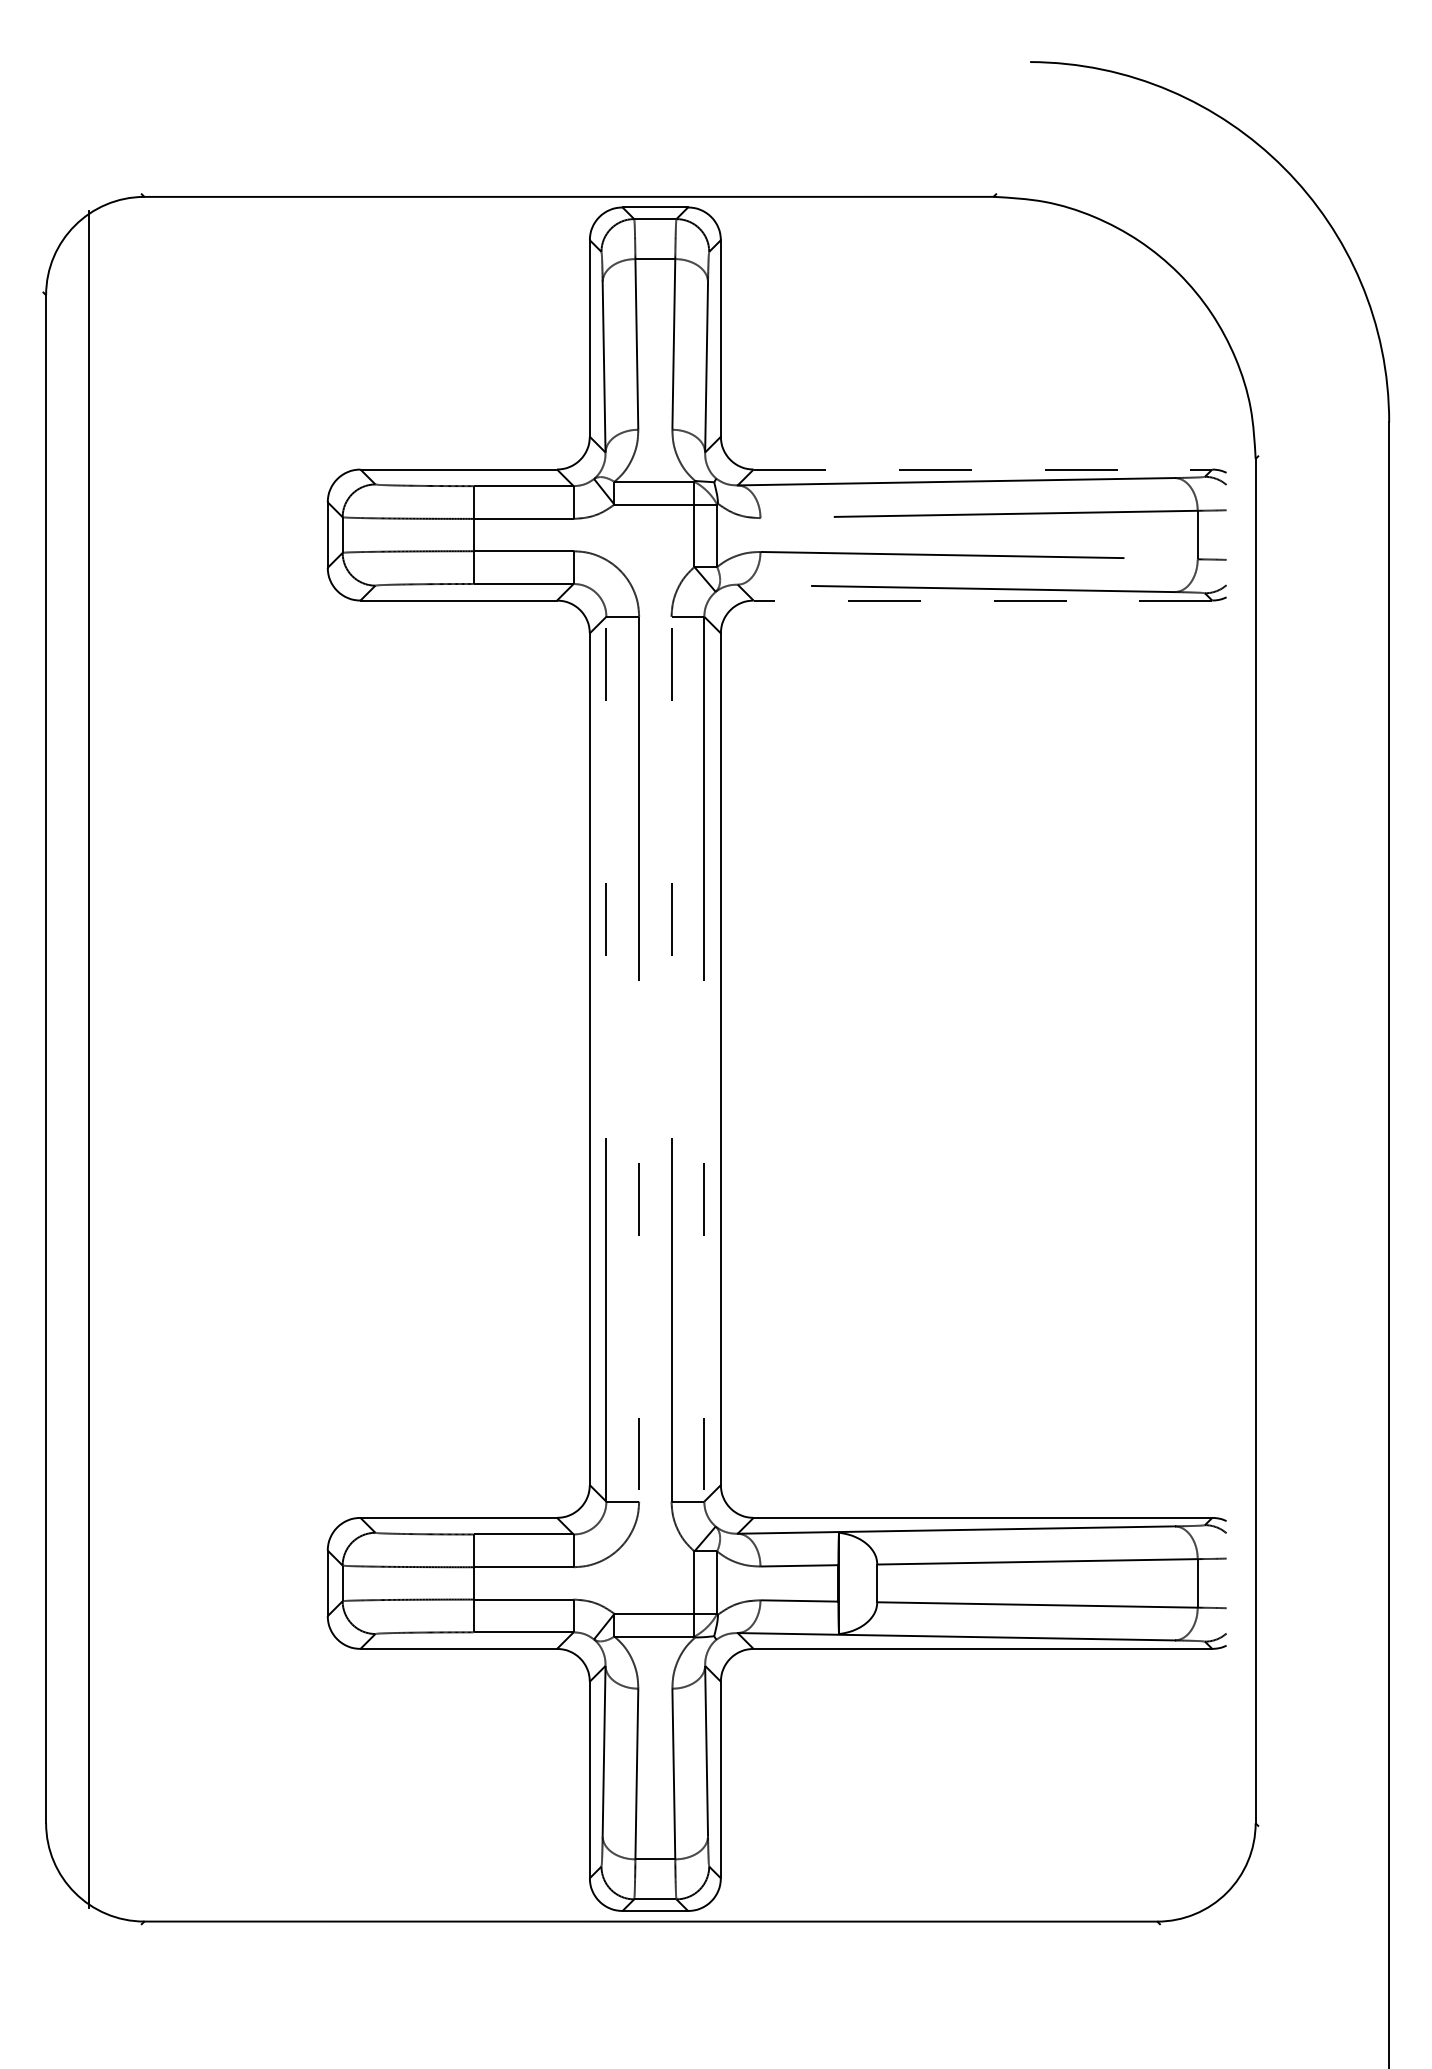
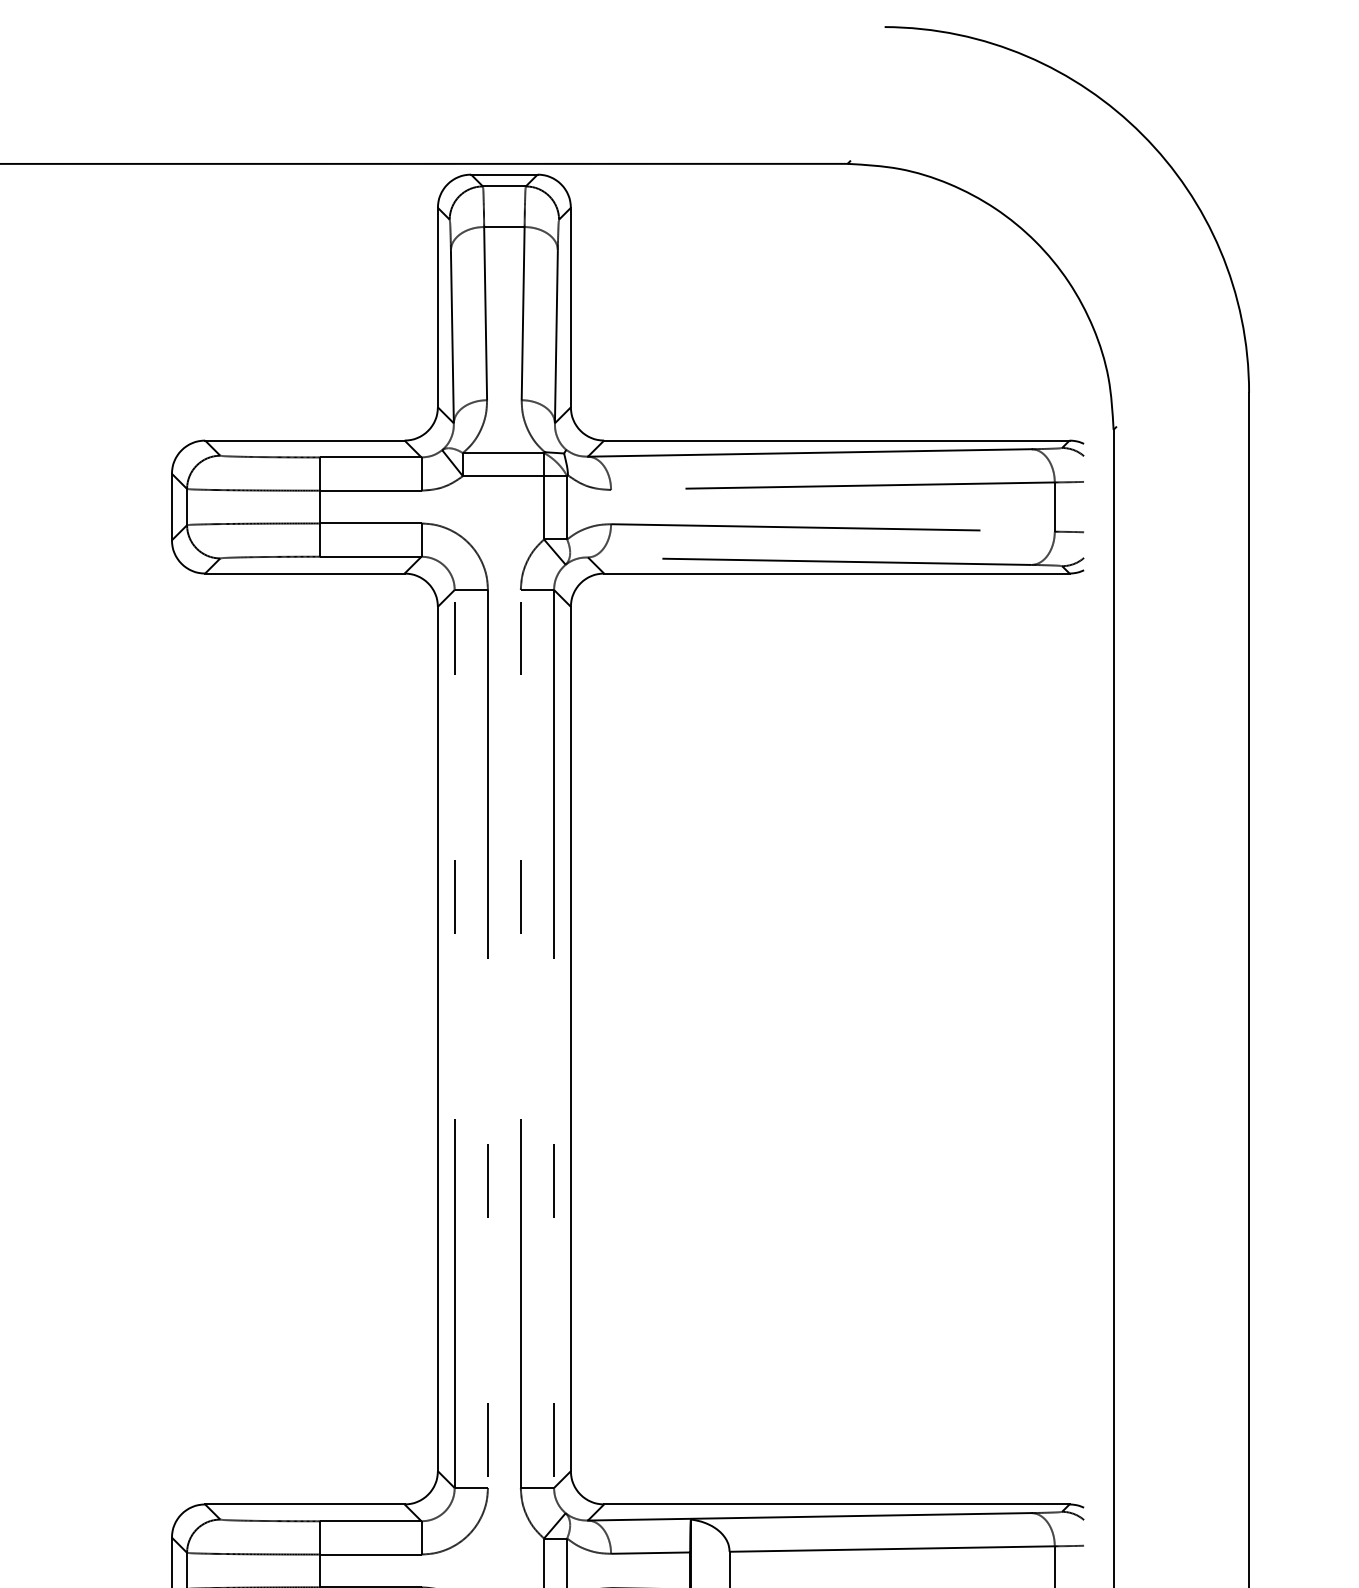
line: (983, 469) -> (837, 440), dashed -> solid
line: (982, 600) -> (836, 573), dashed -> solid

